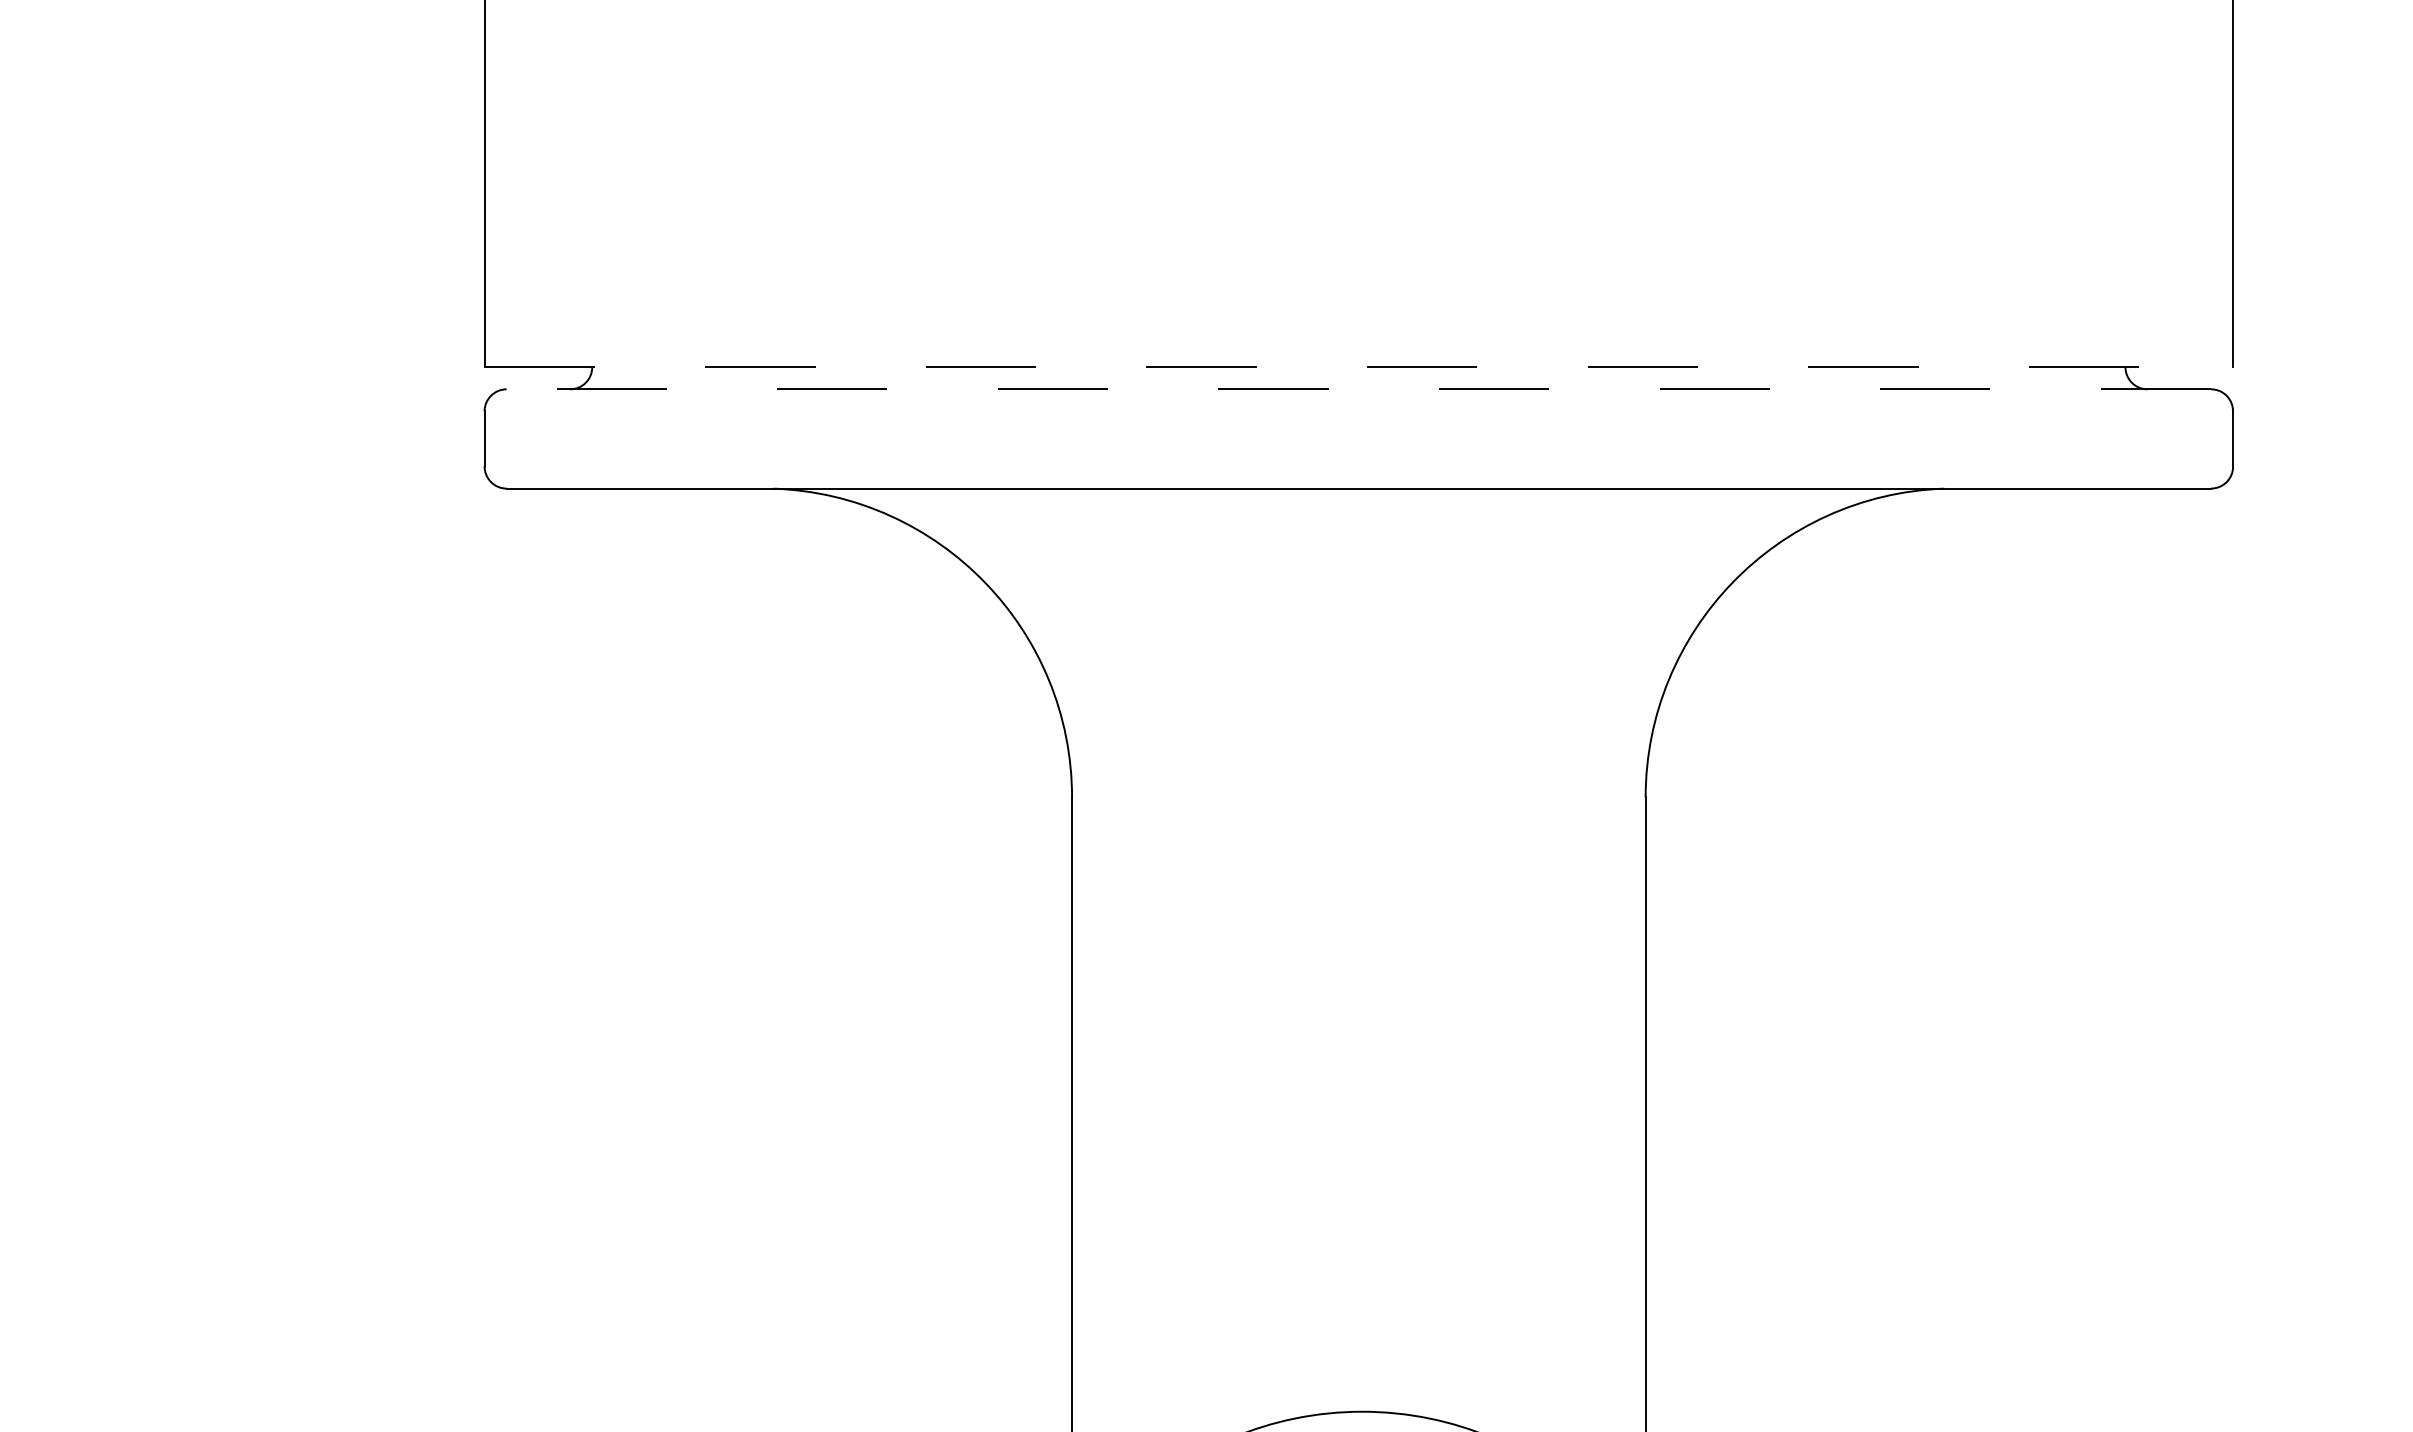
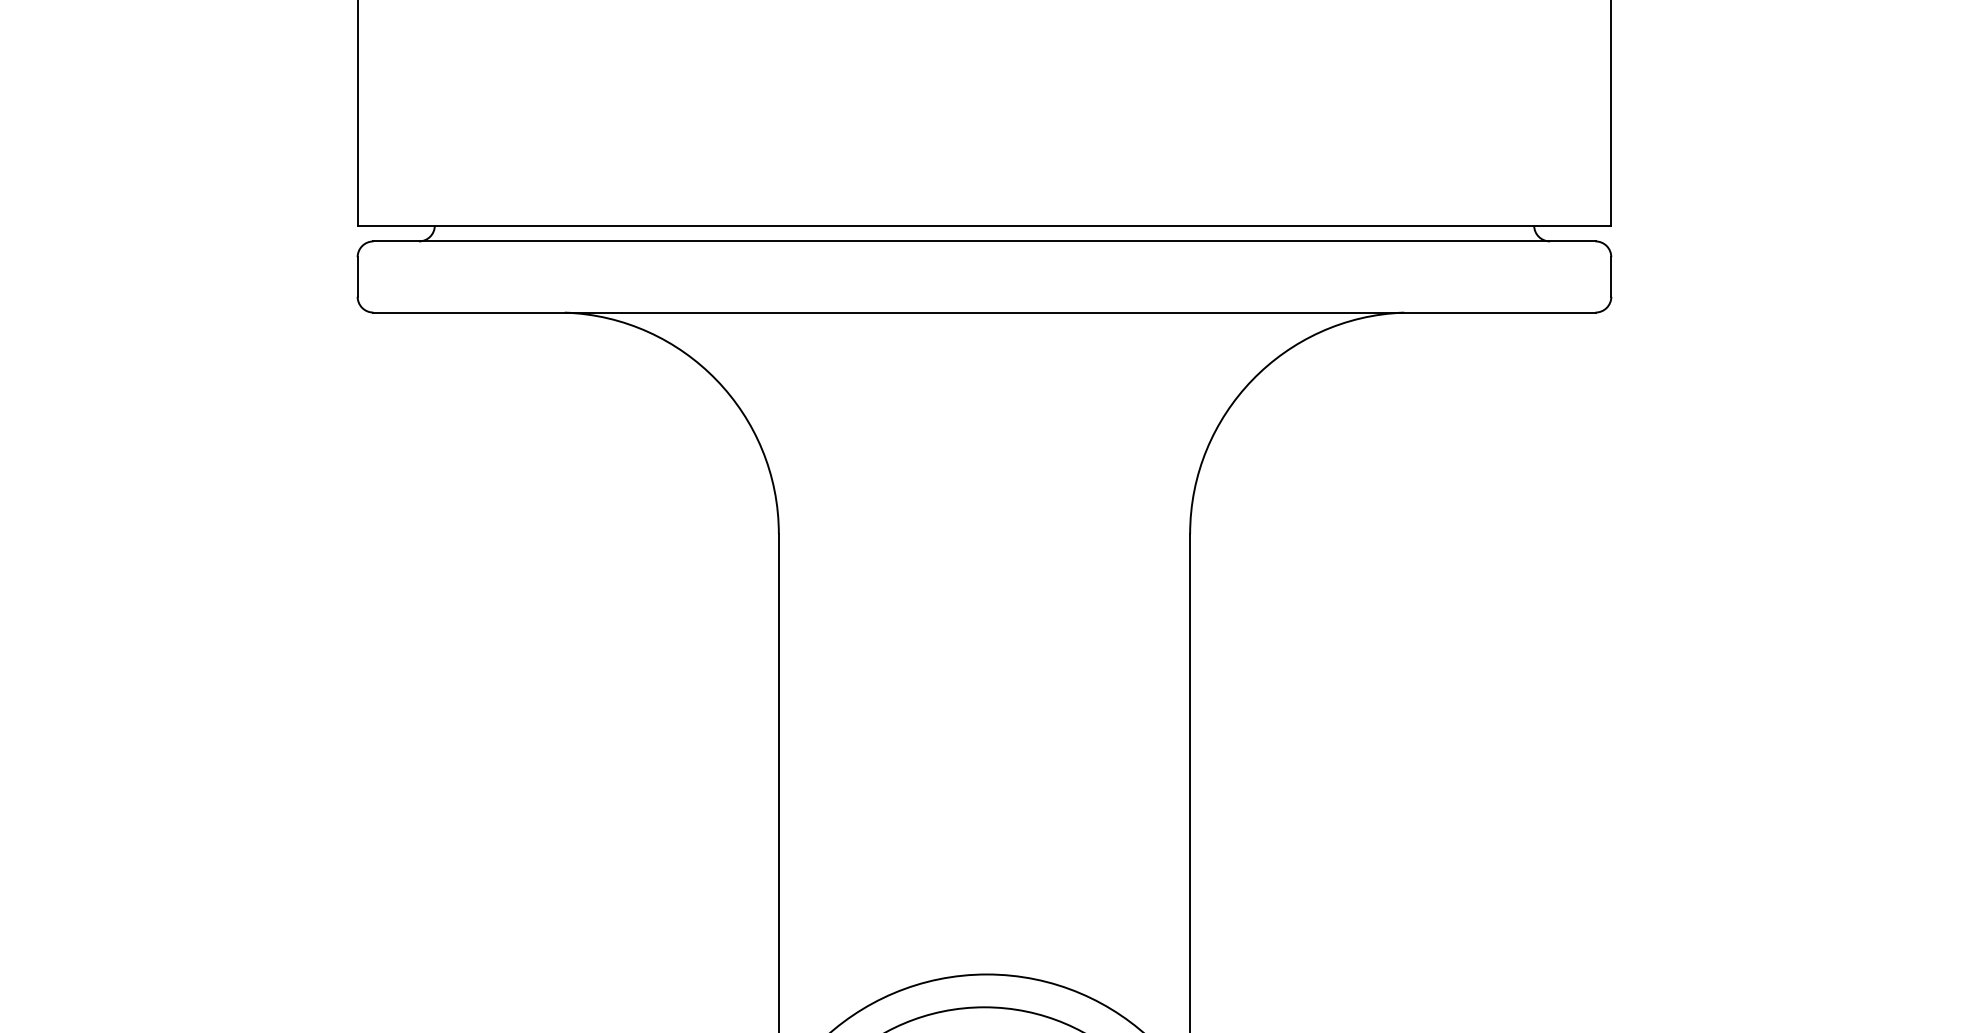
line: (1358, 367) -> (984, 225), dashed -> solid
line: (1358, 389) -> (984, 241), dashed -> solid

